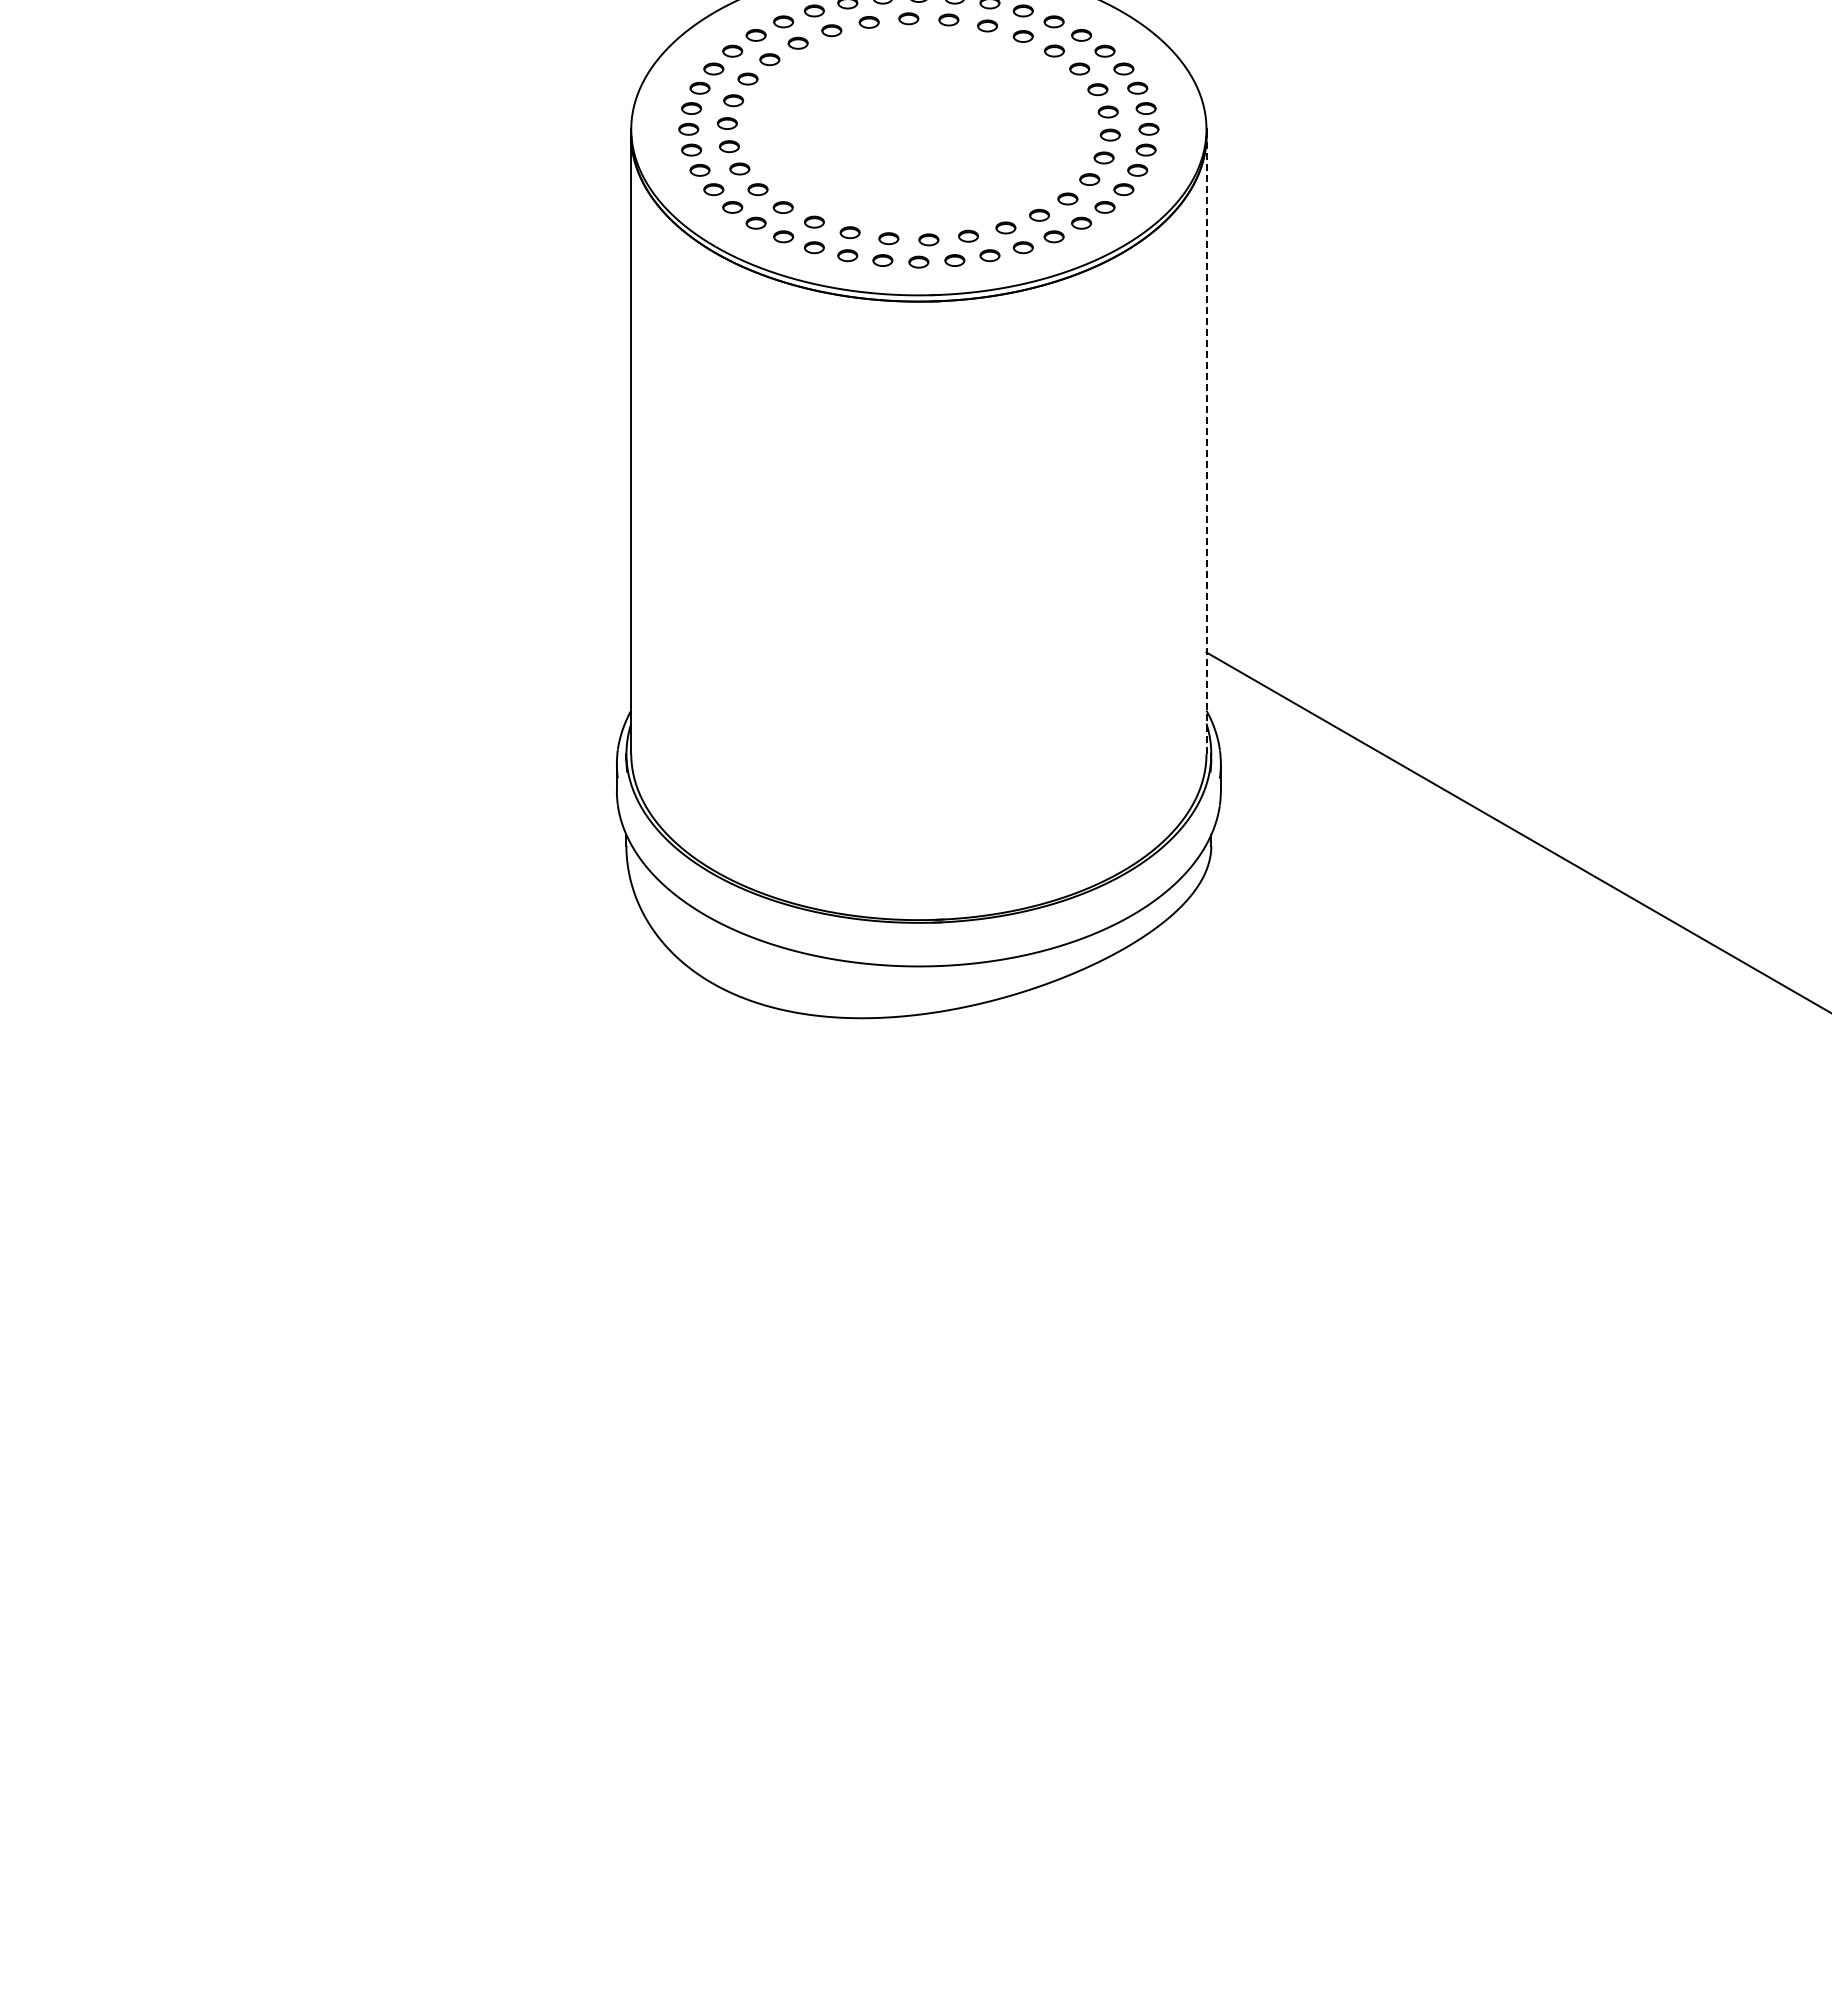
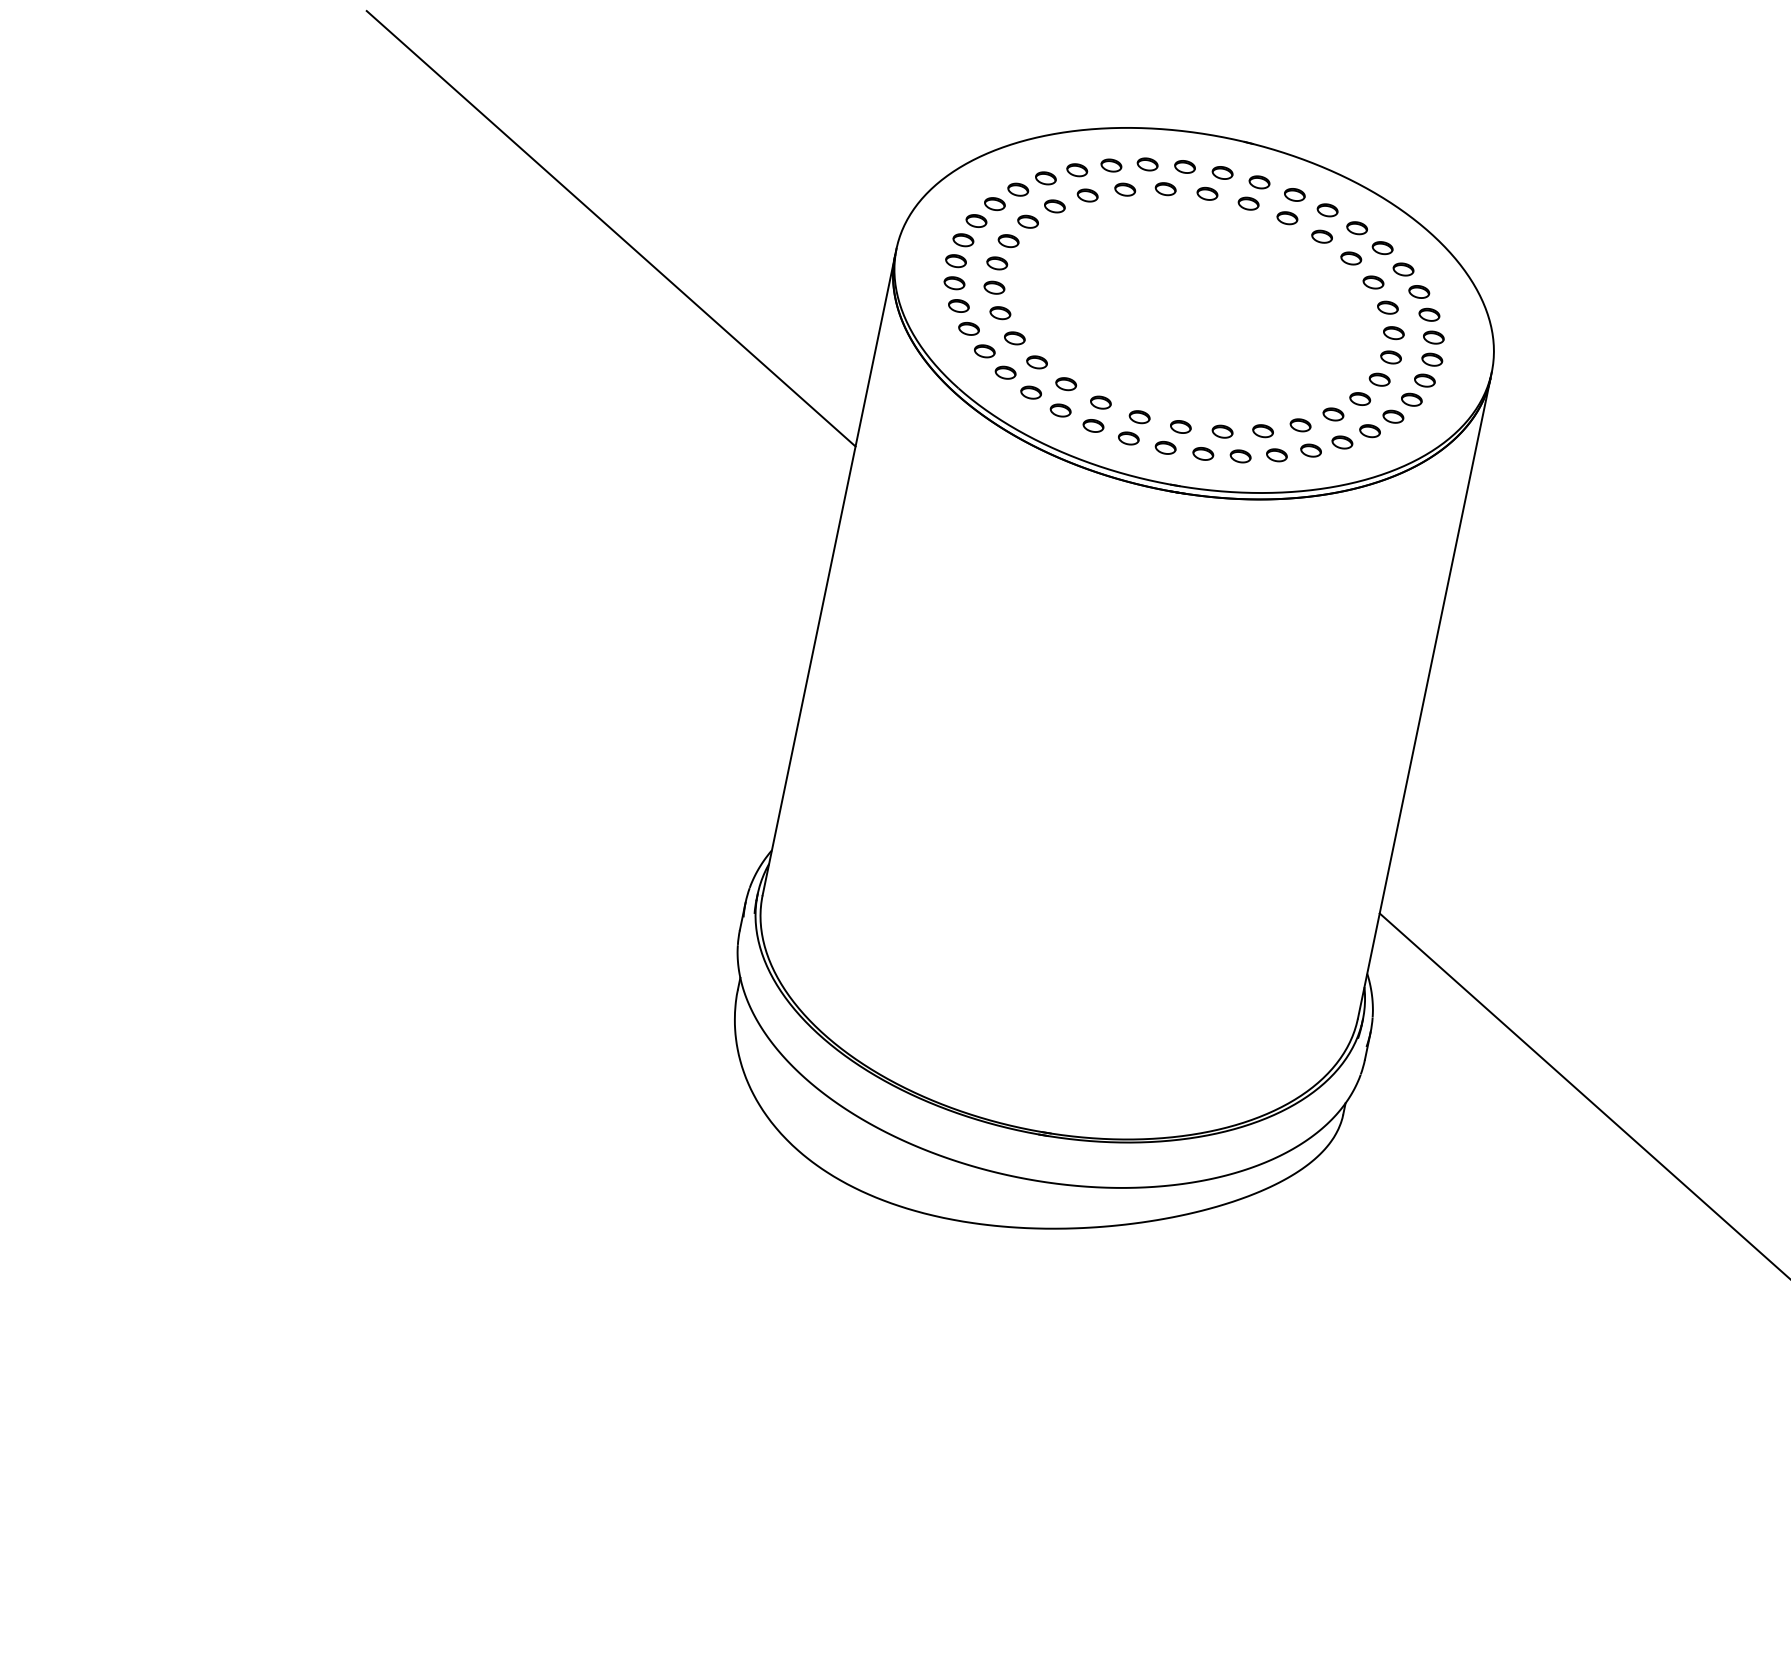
line: (362, 165) -> (610, 228), added
line: (1206, 444) -> (1424, 698), dashed -> solid

